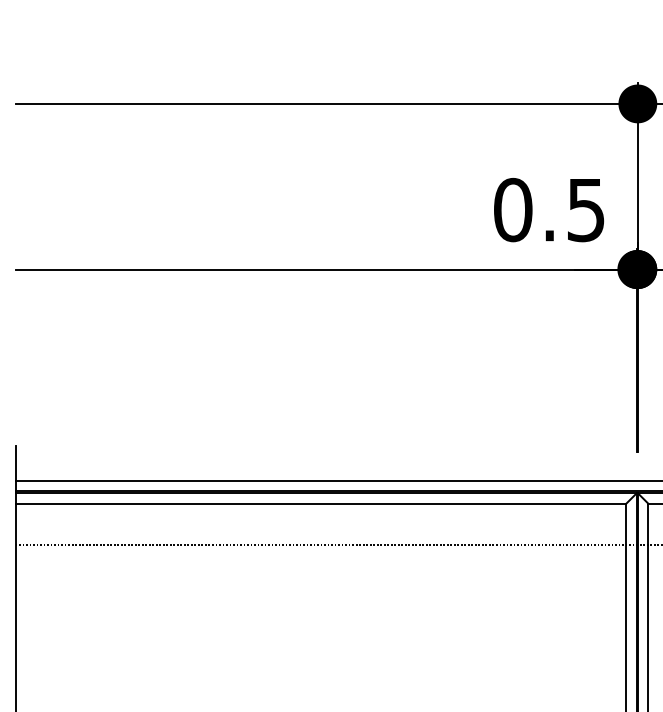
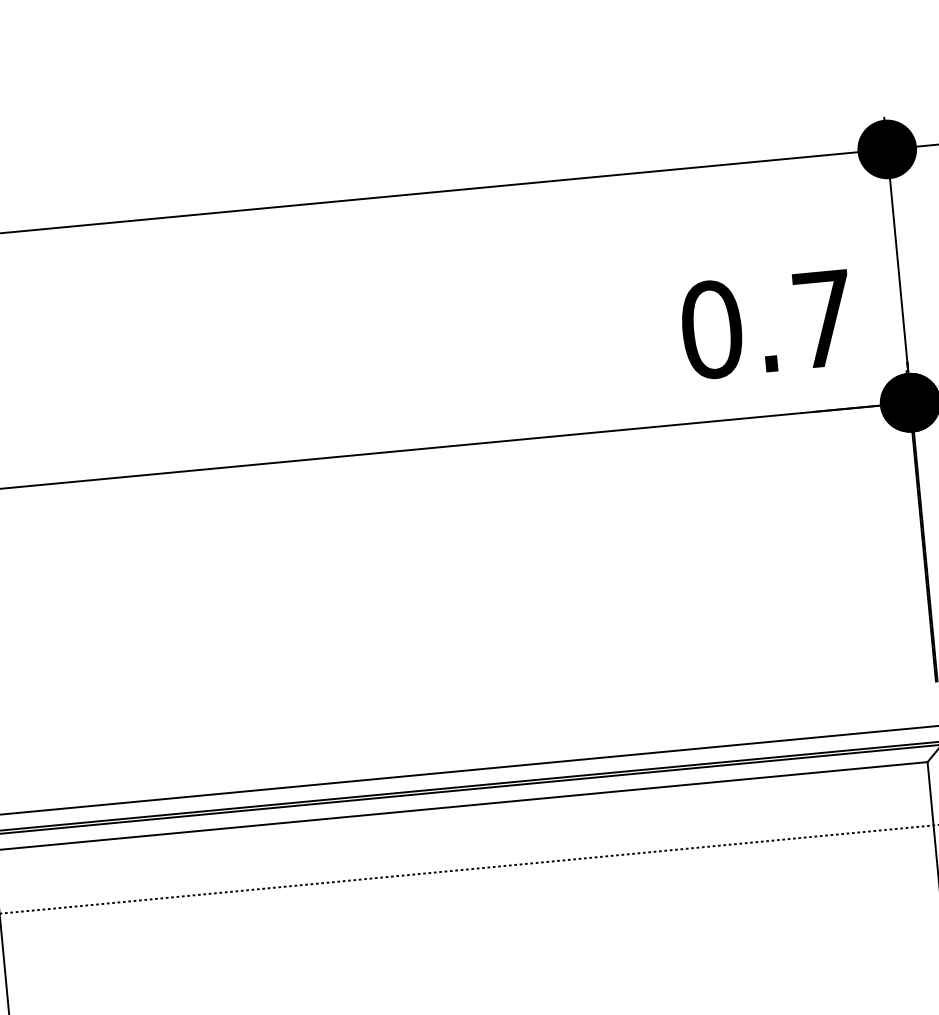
text: (586, 210) -> (824, 319), 0.5 -> 0.7

